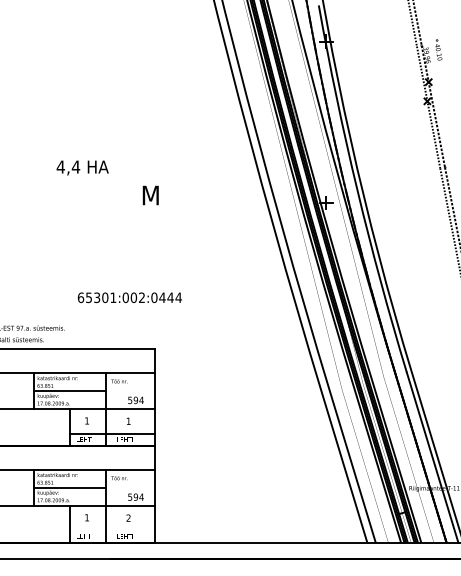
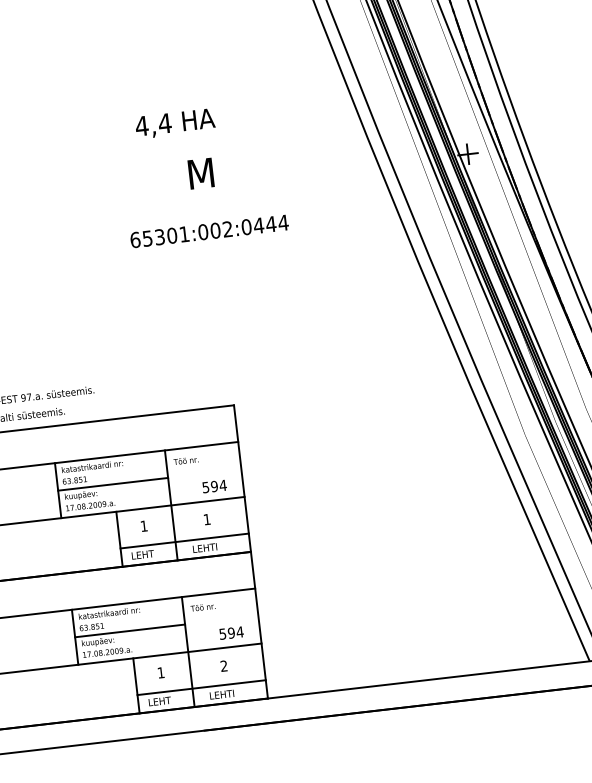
text: (82, 167) -> (174, 123), moved
text: (129, 297) -> (208, 231), moved
line: (112, 530) -> (201, 687), added

